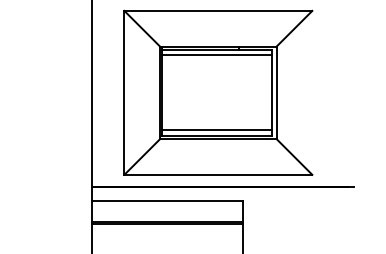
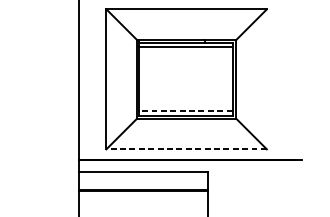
line: (217, 130) -> (185, 111), solid -> dashed
line: (218, 174) -> (186, 149), solid -> dashed

